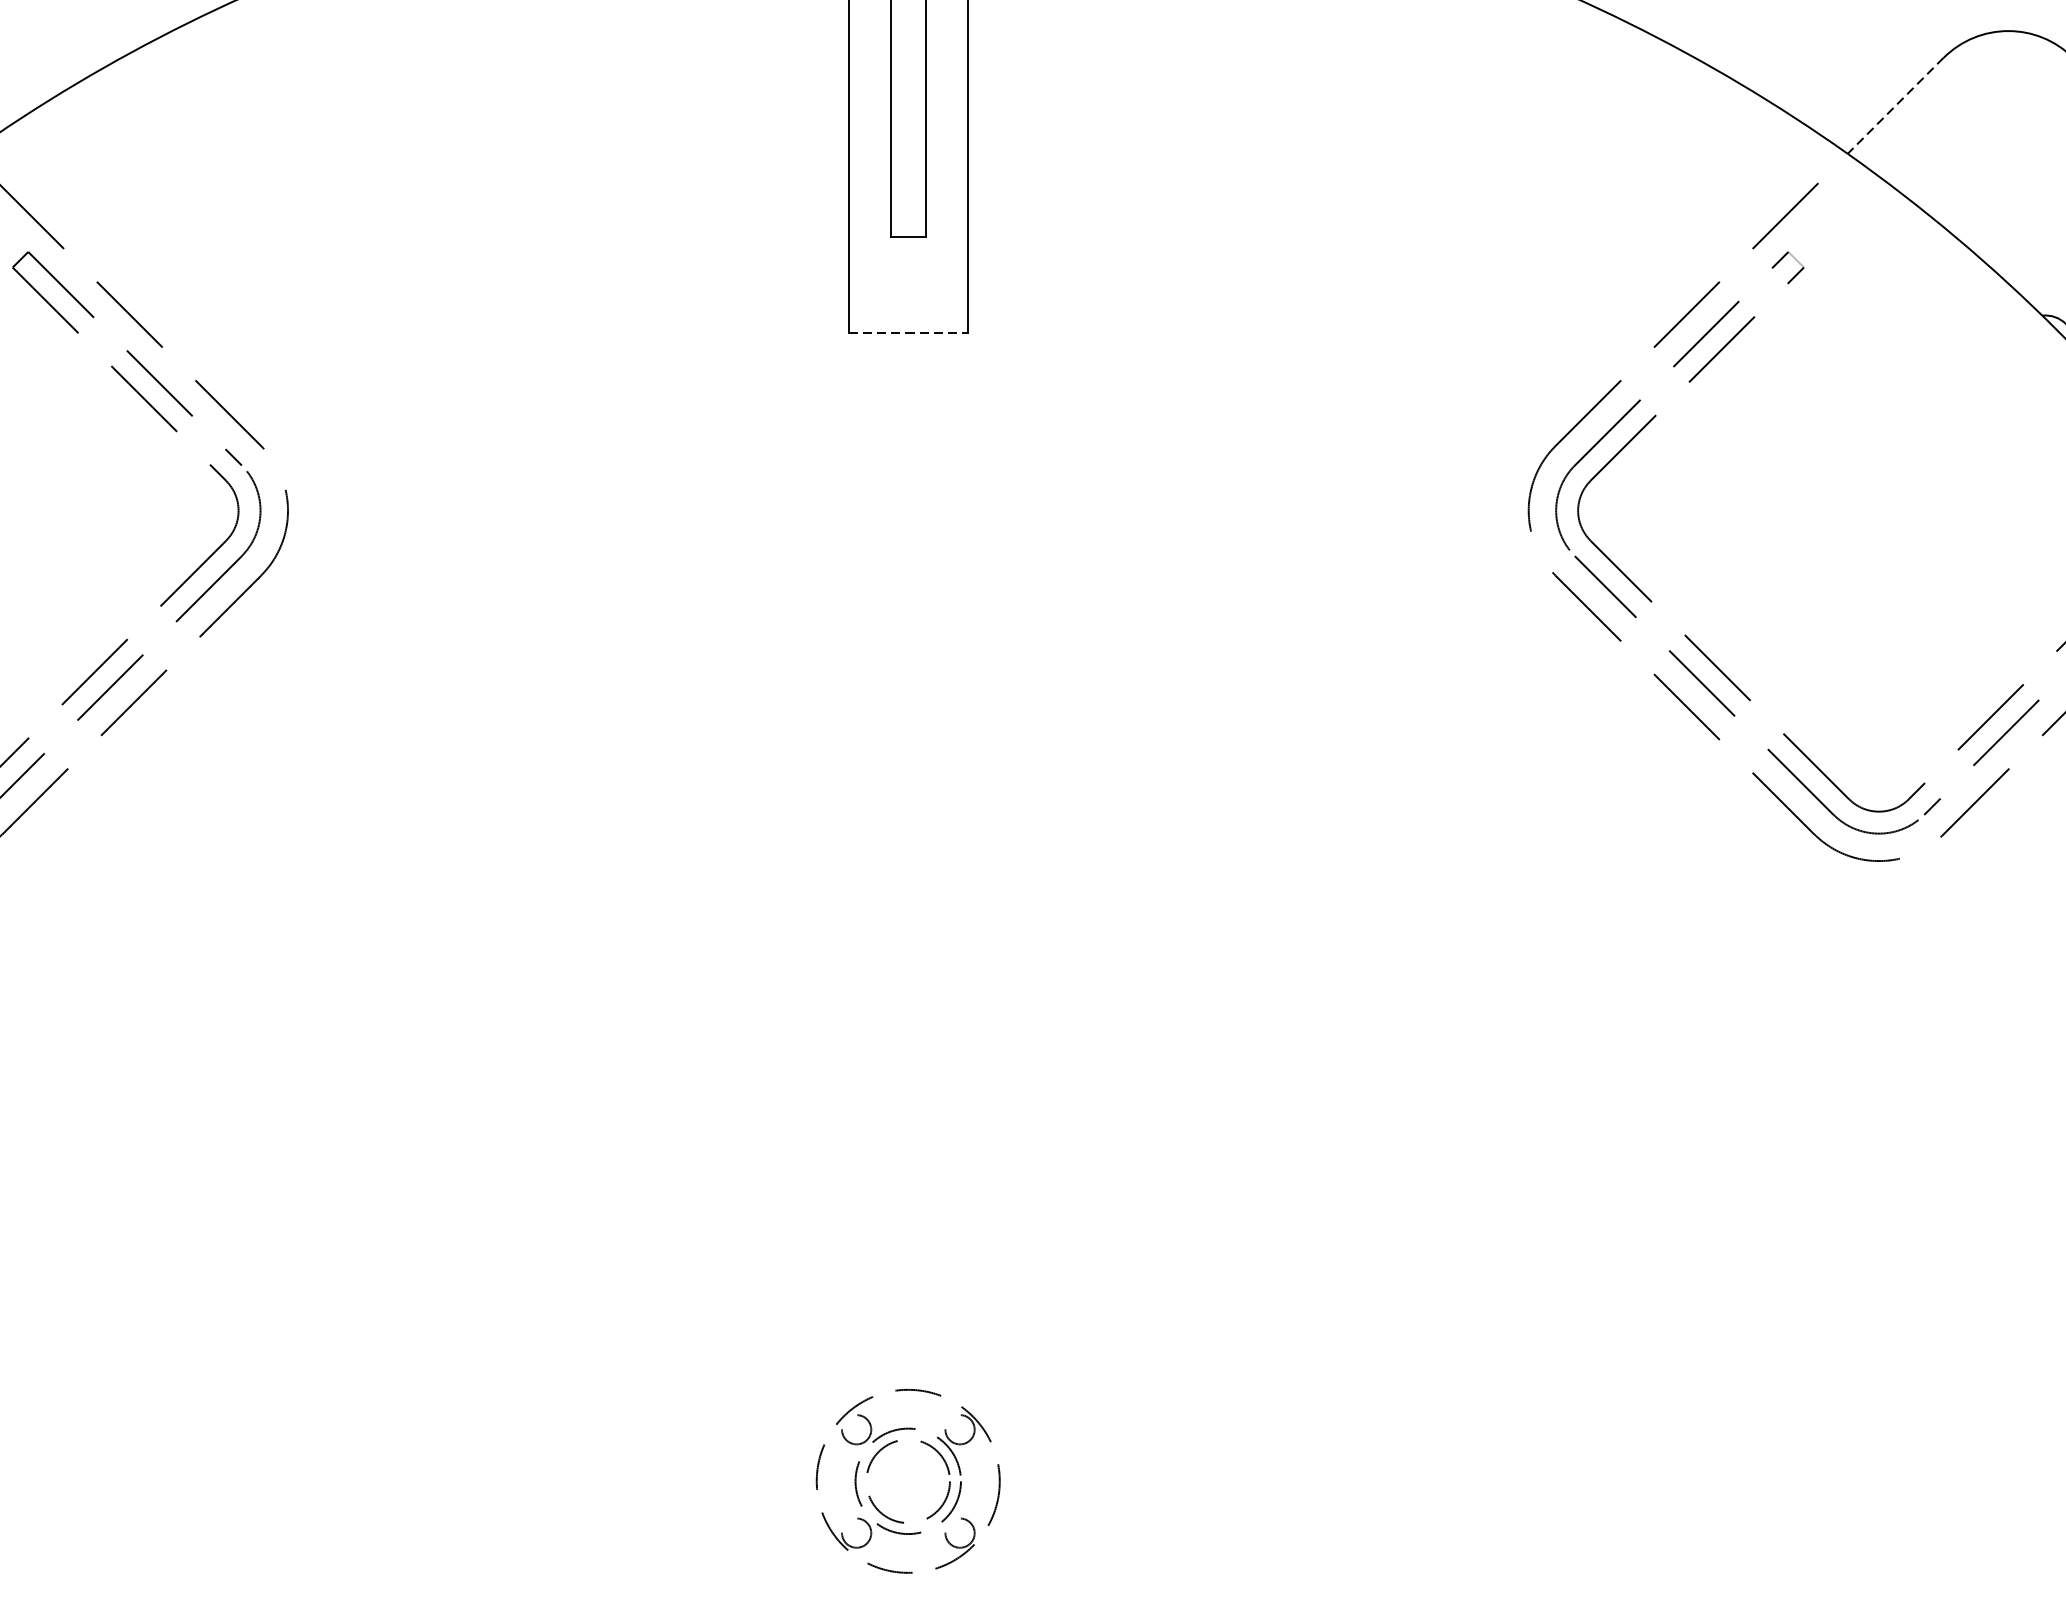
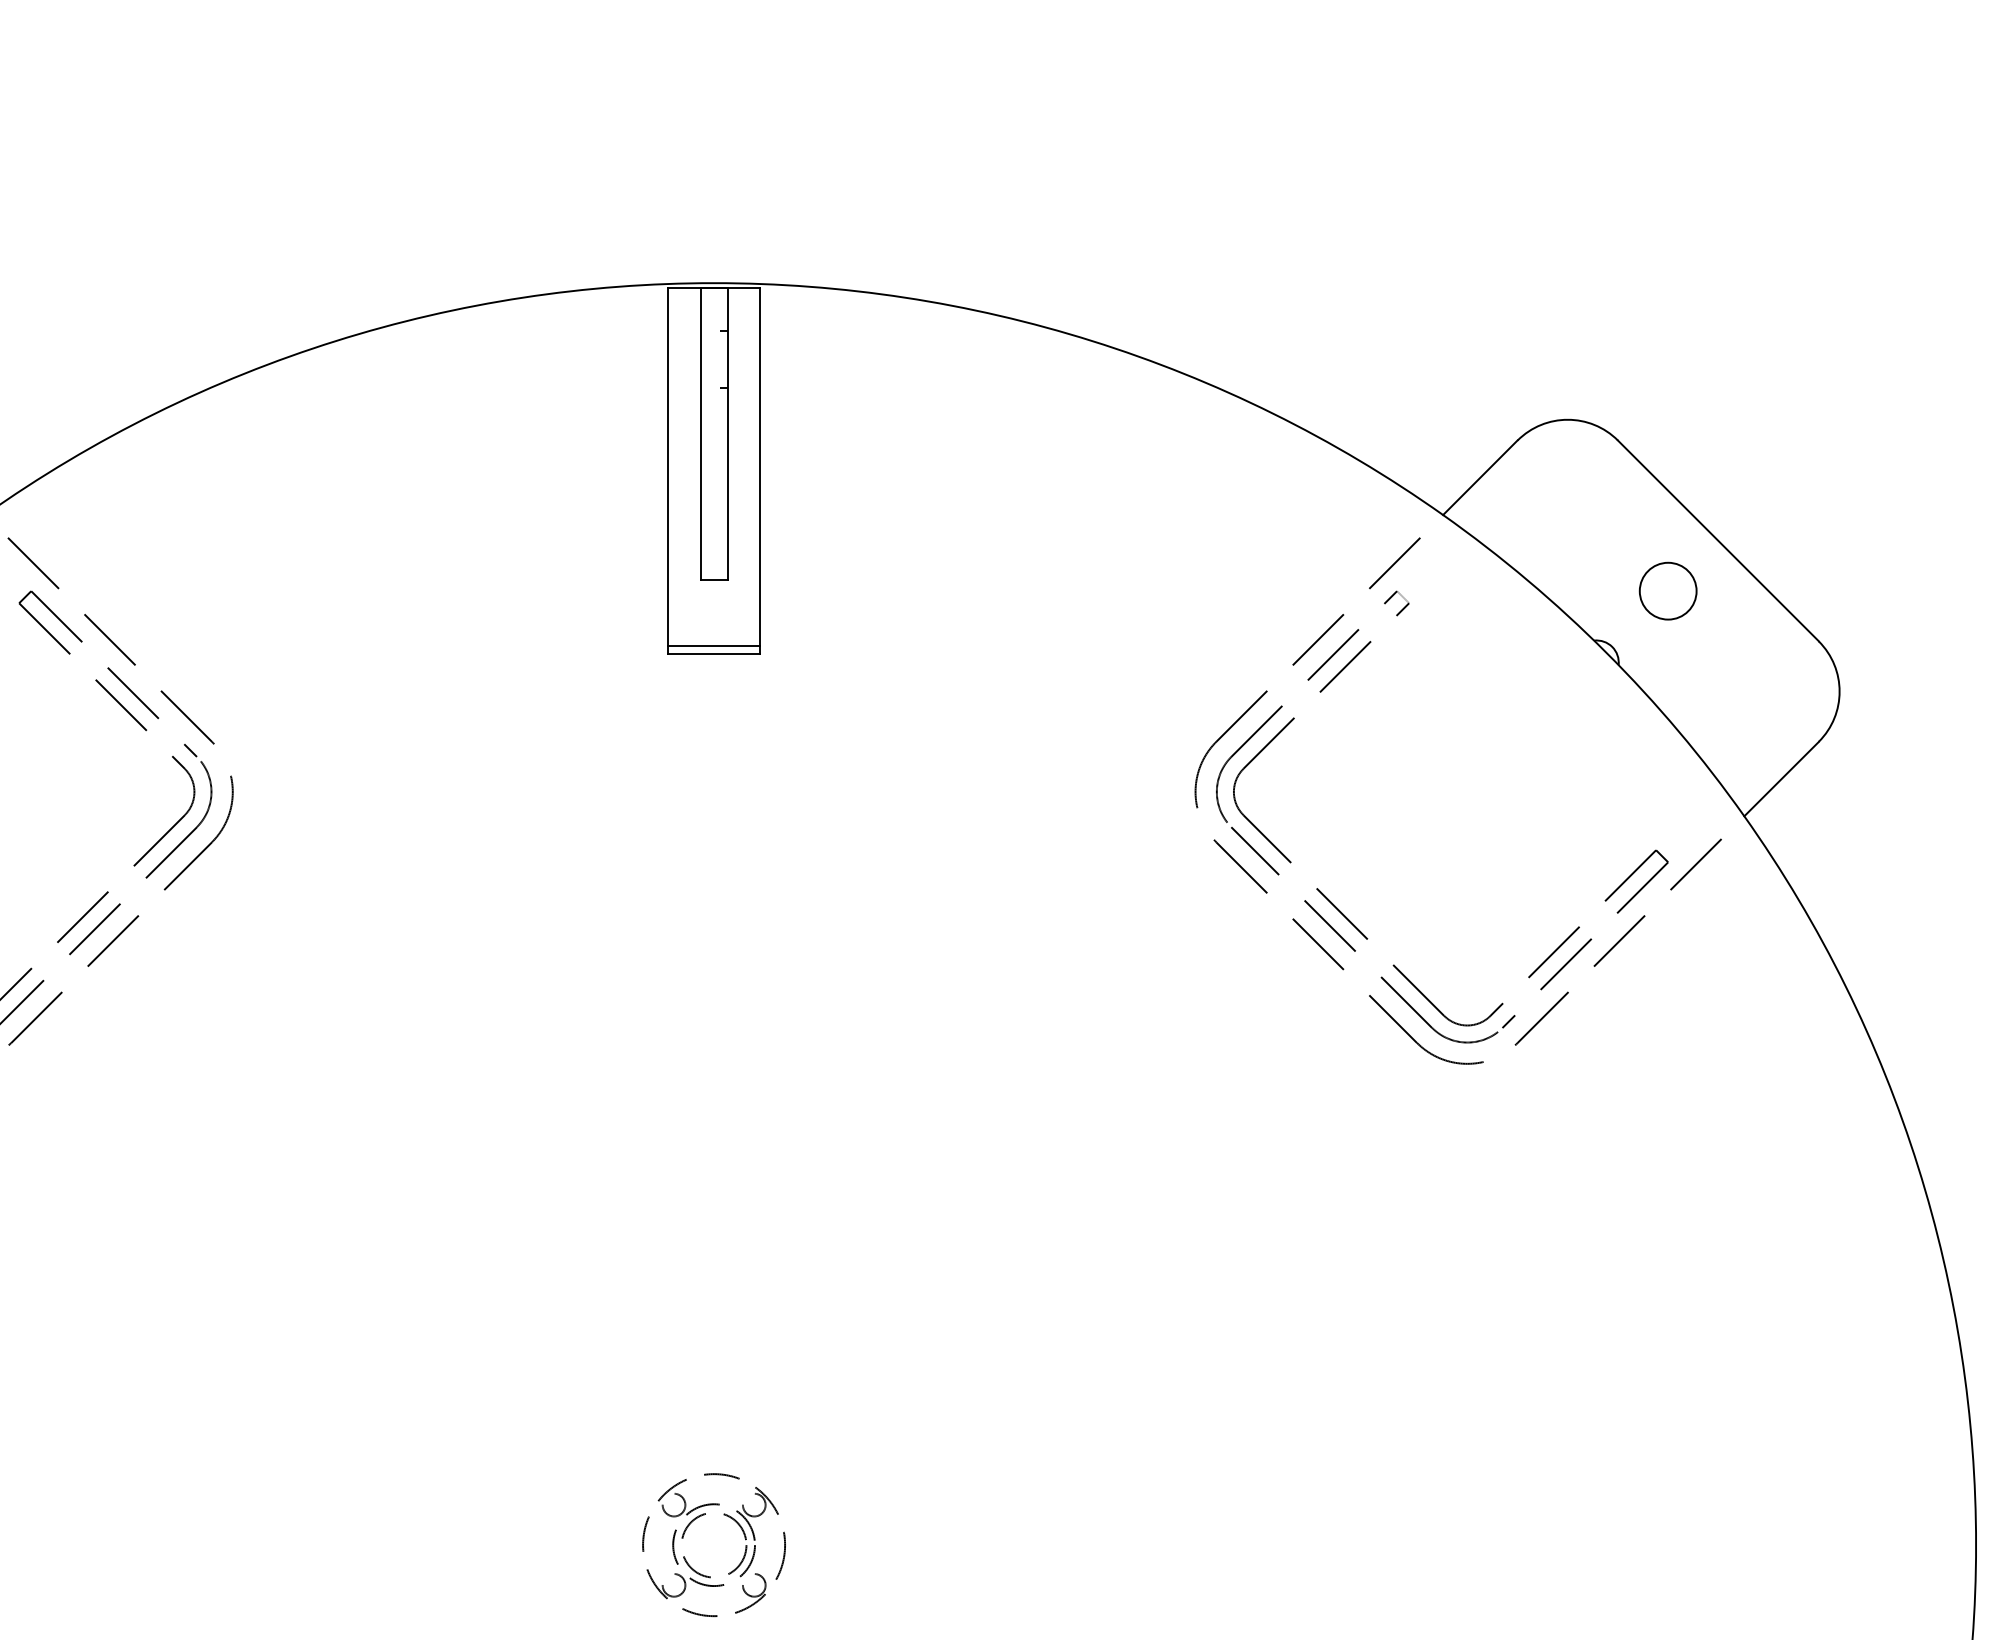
line: (1895, 105) -> (1480, 477), dashed -> solid
line: (907, 323) -> (713, 646), added
line: (908, 333) -> (714, 654), dashed -> solid

